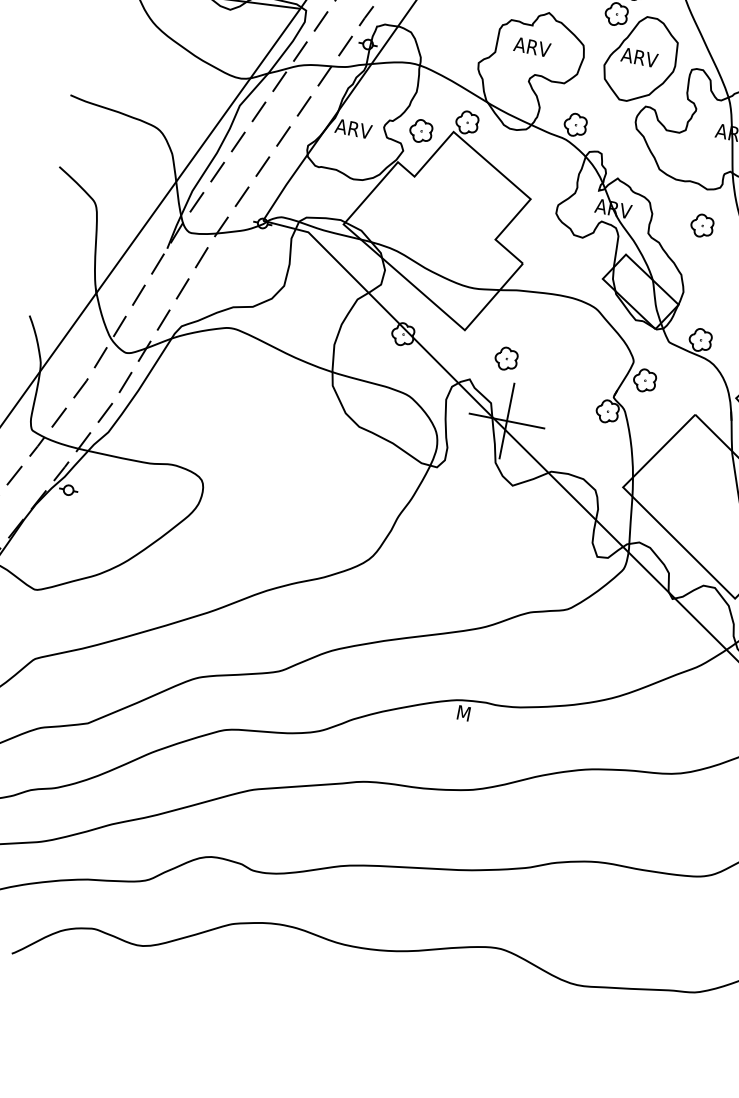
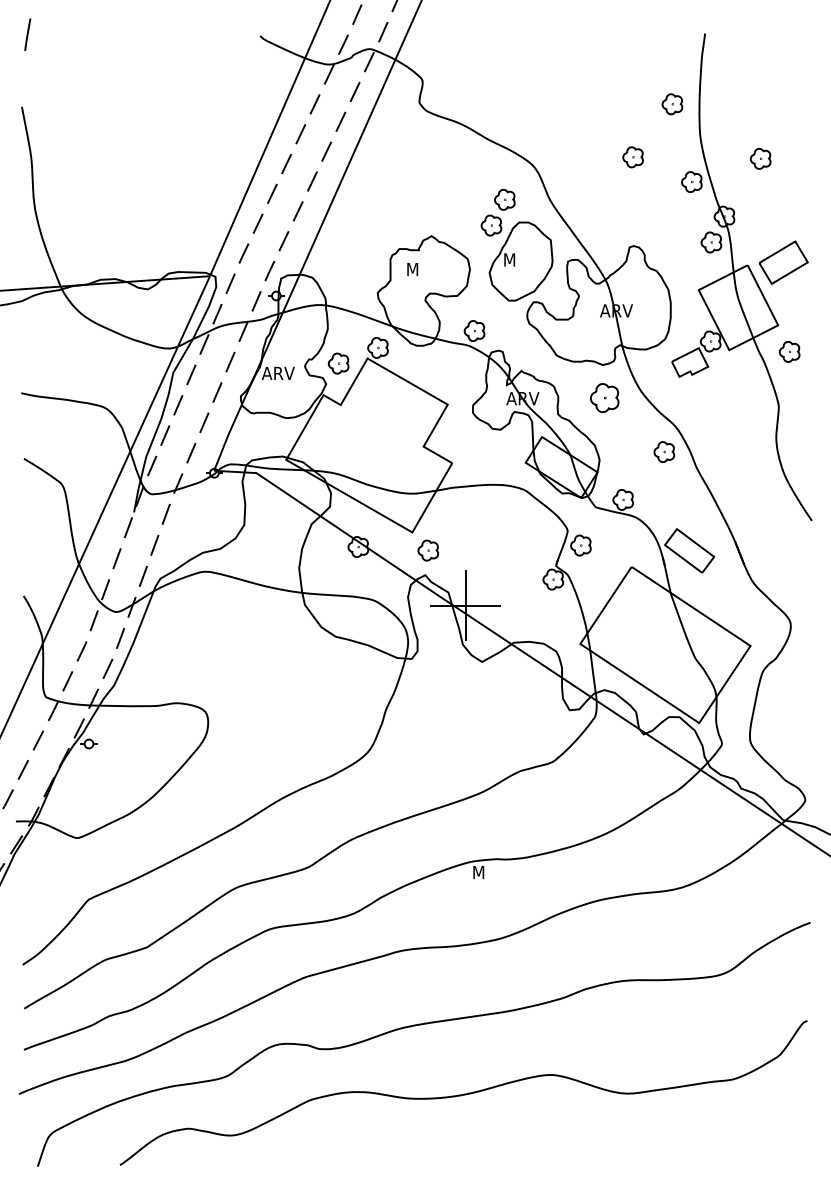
text: (532, 47) -> (422, 269), ARV -> M
text: (639, 57) -> (519, 259), ARV -> M
part: (702, 226) -> (604, 398), size x1.4
part: (505, 358) -> (427, 550), moved

